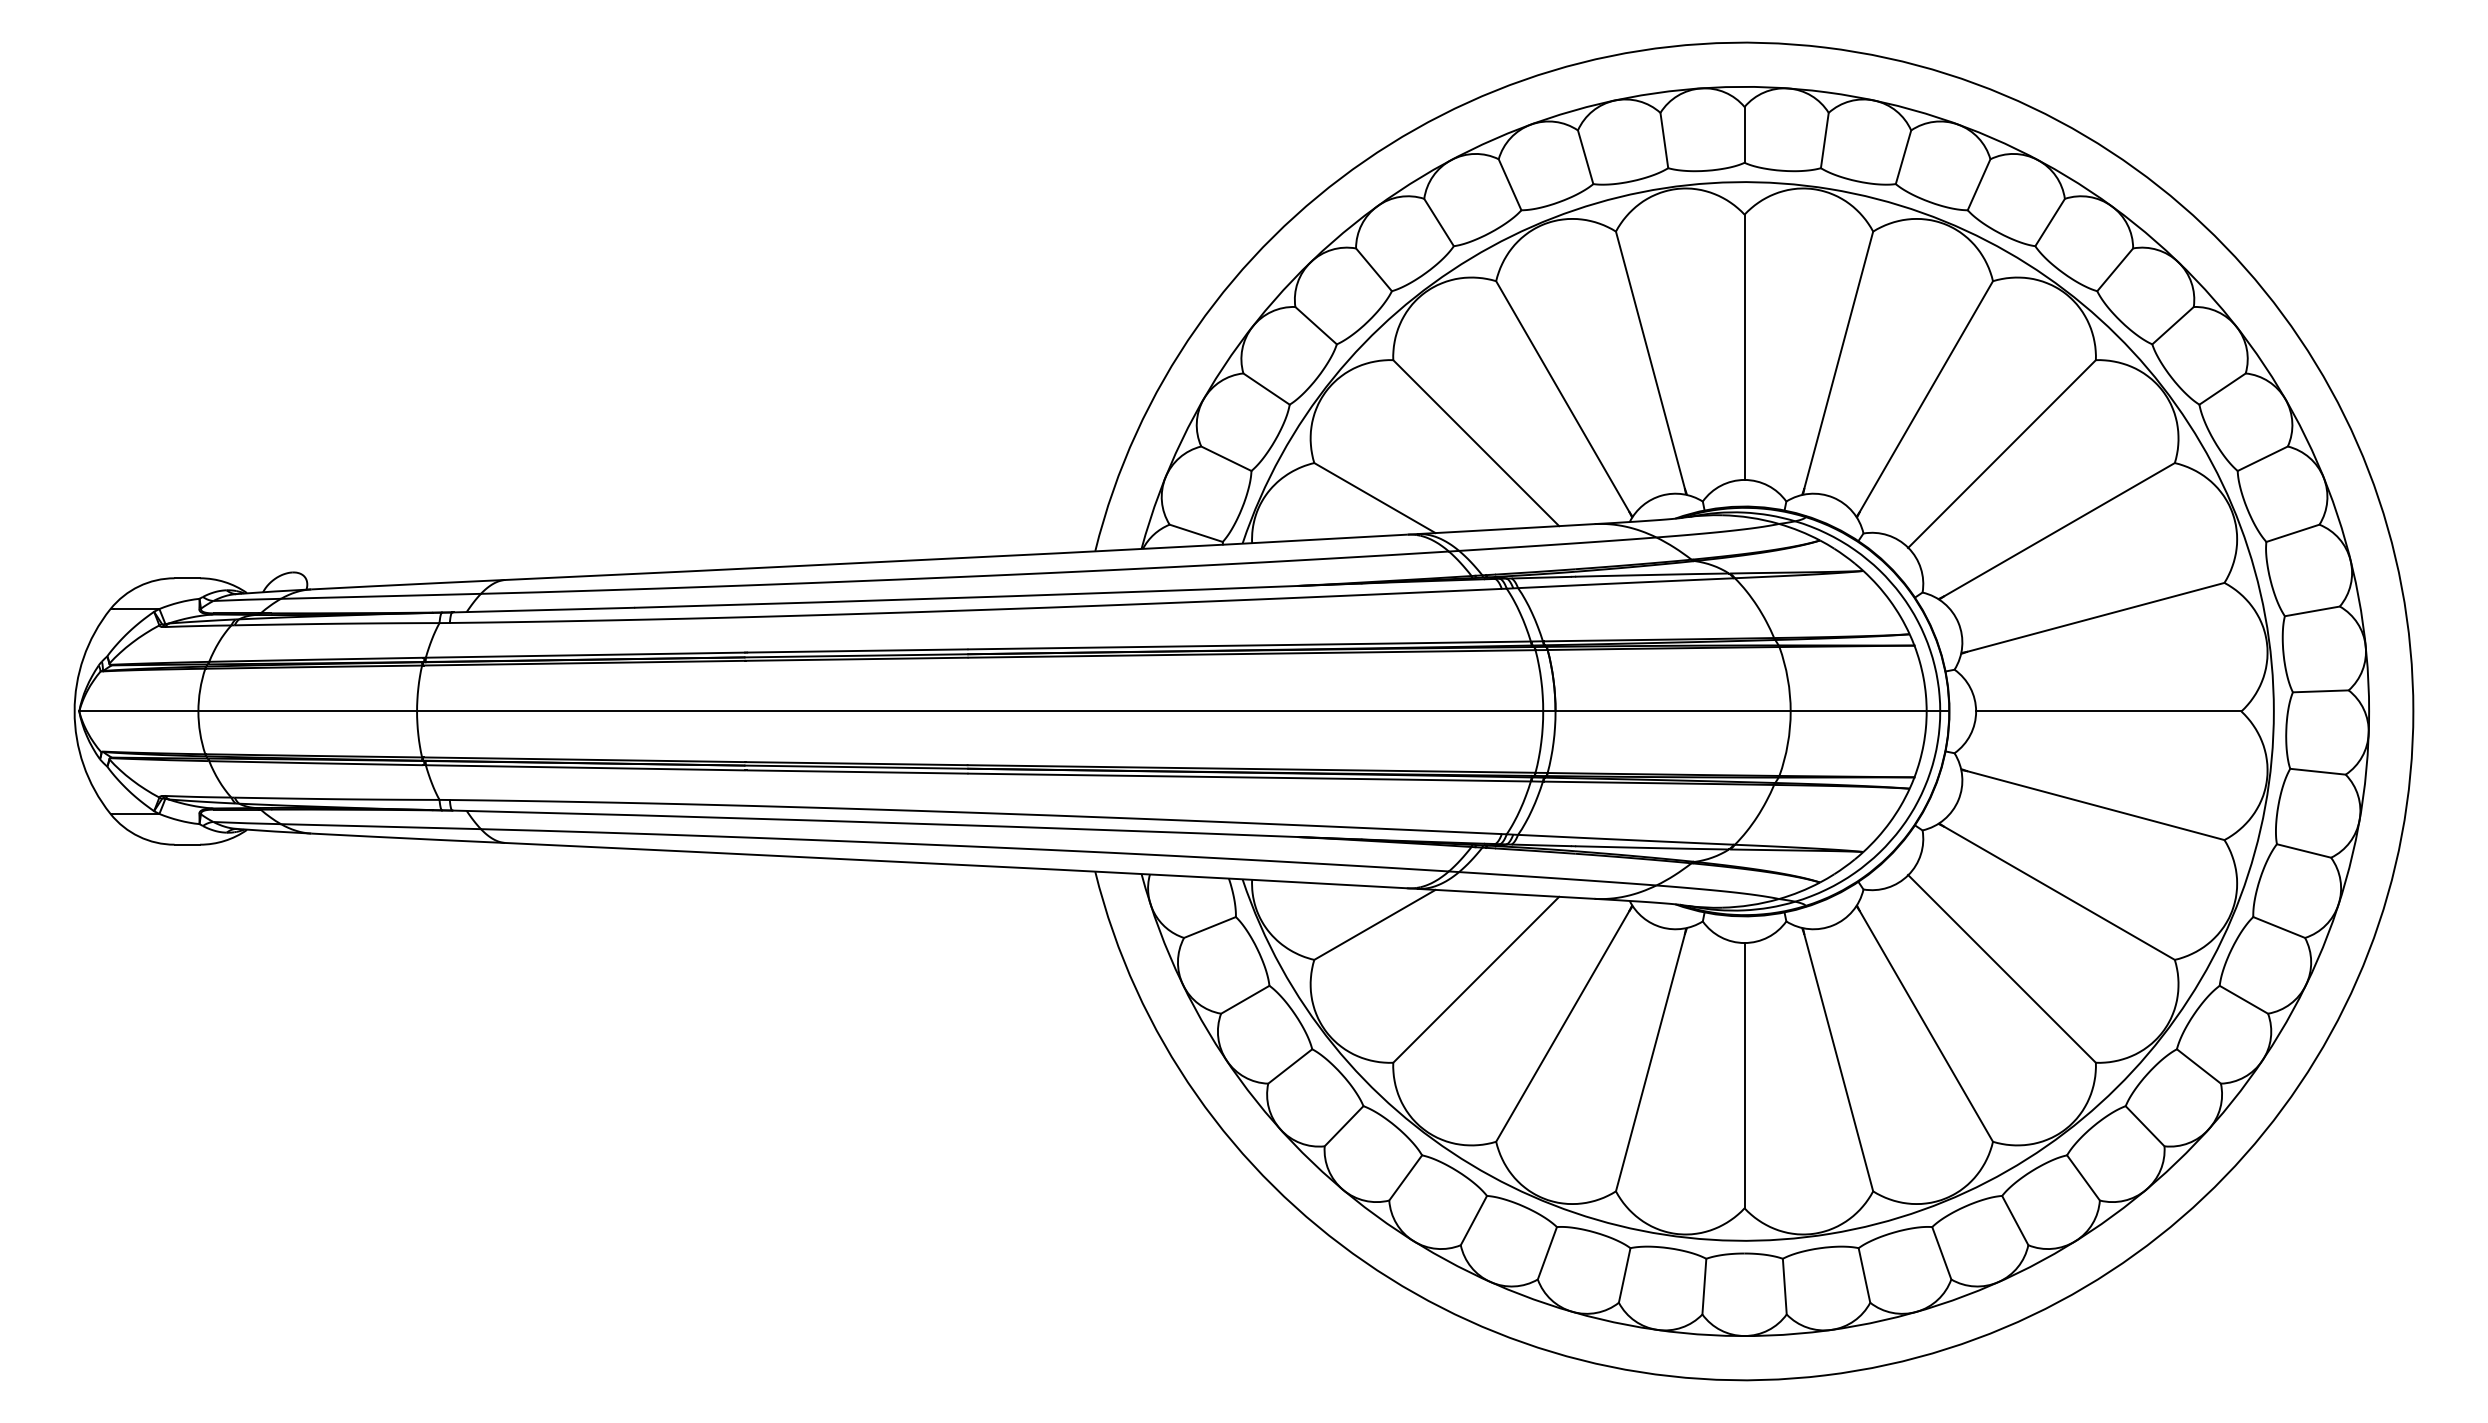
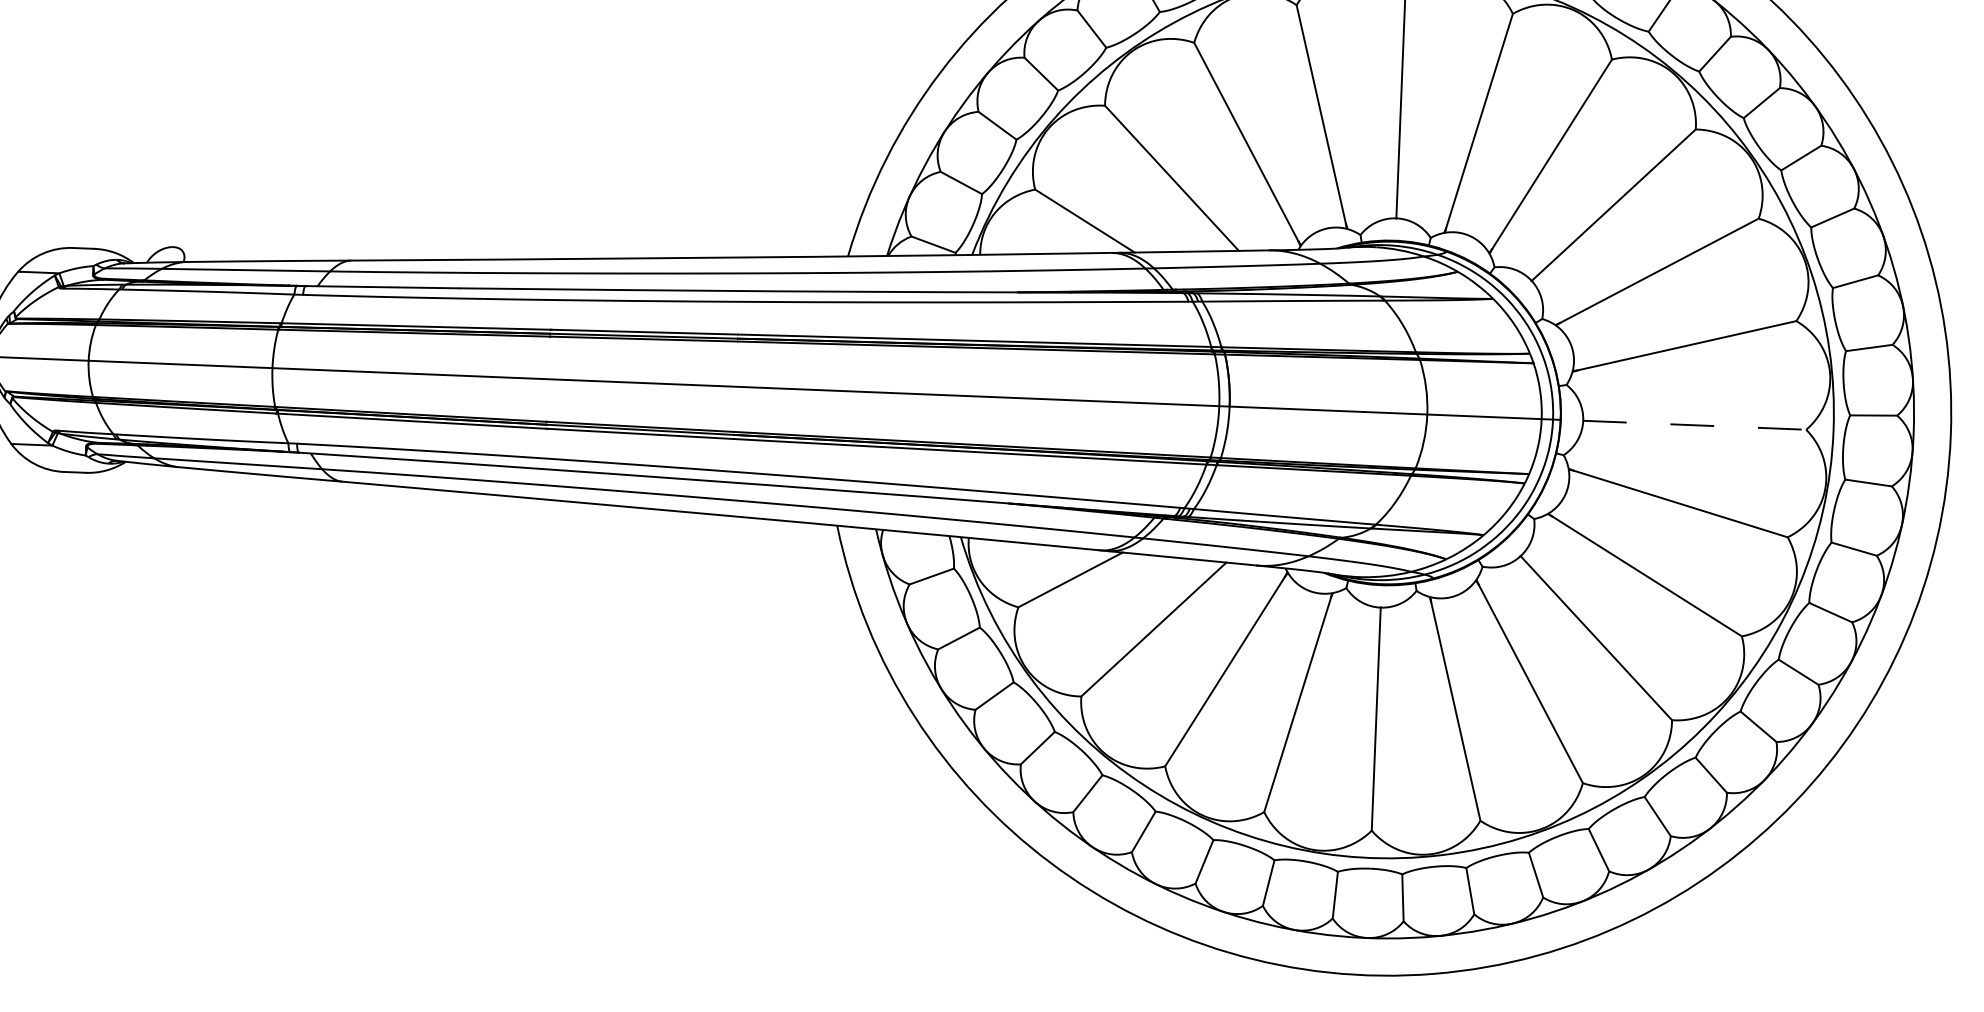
line: (2108, 711) -> (1694, 425), solid -> dashed

